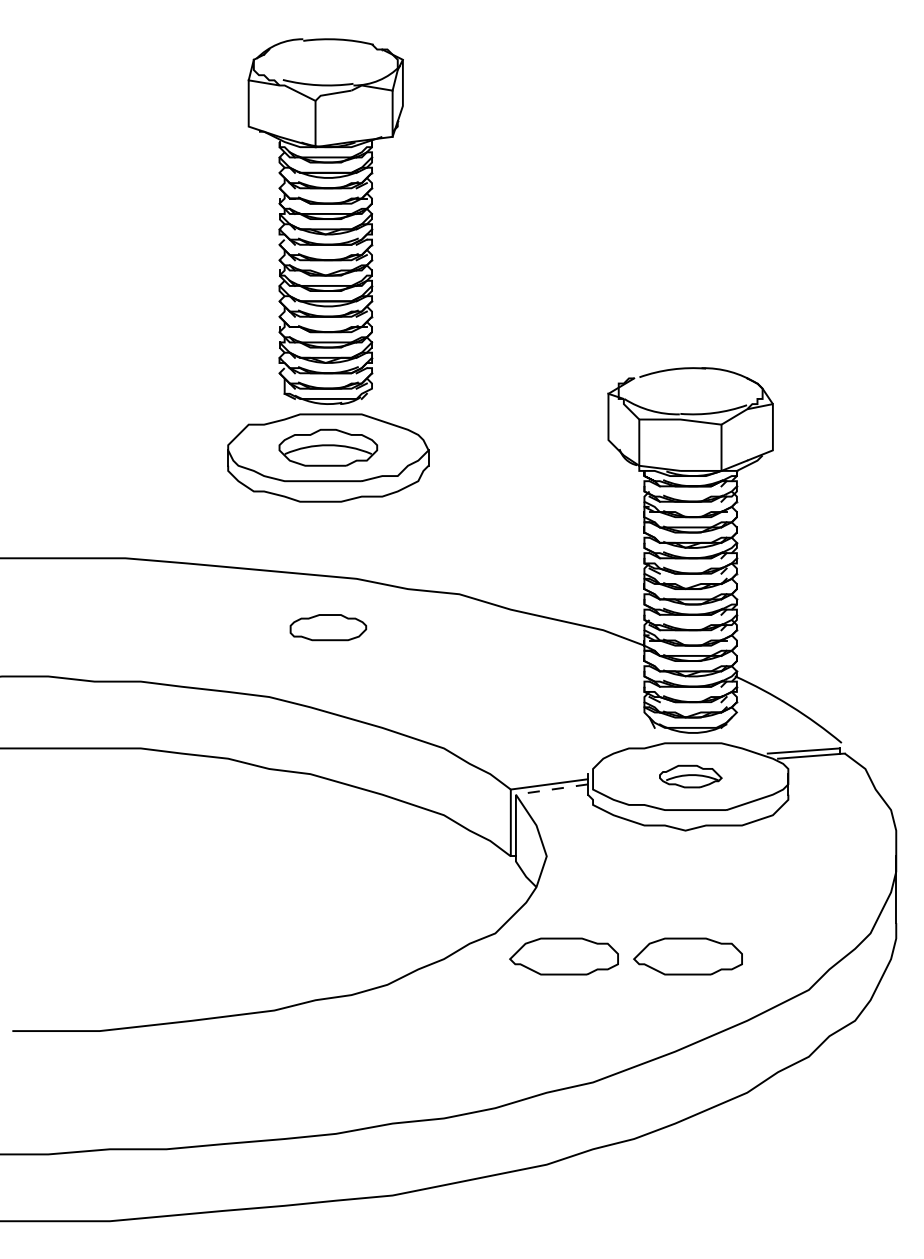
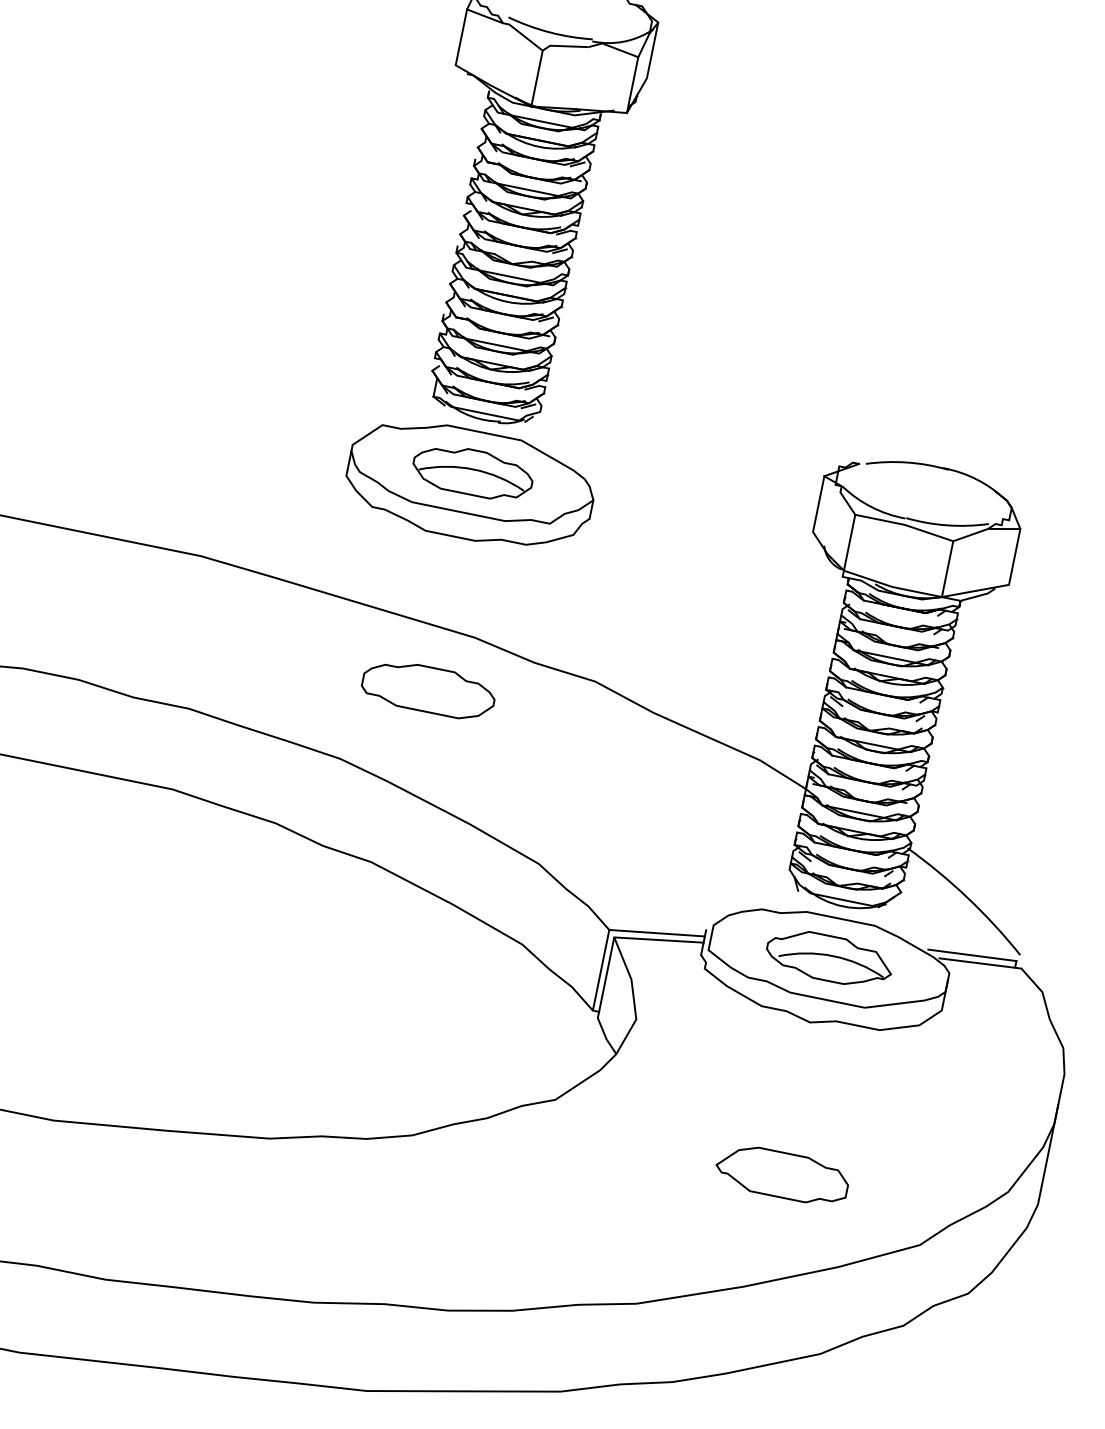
part: (328, 627) -> (429, 689), size x1.43
part: (690, 776) -> (829, 958), size x1.67
line: (551, 789) -> (658, 939), dashed -> solid
part: (563, 956) -> (631, 1144), removed

